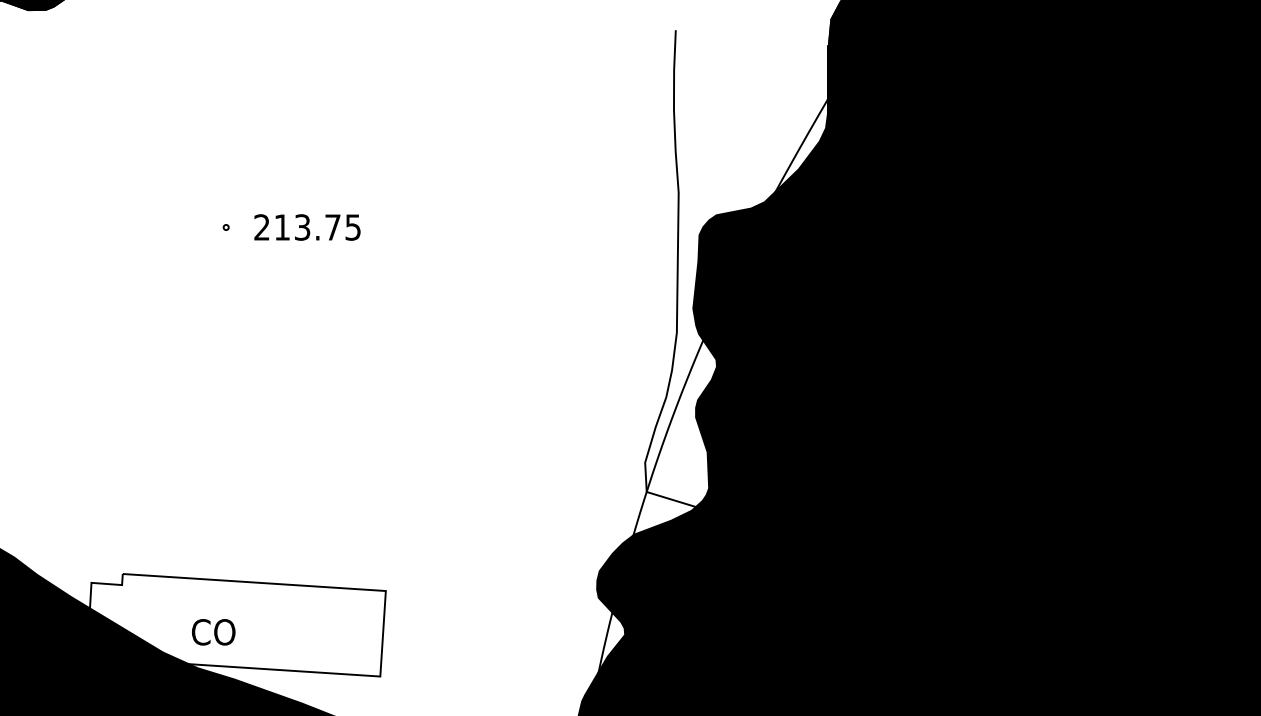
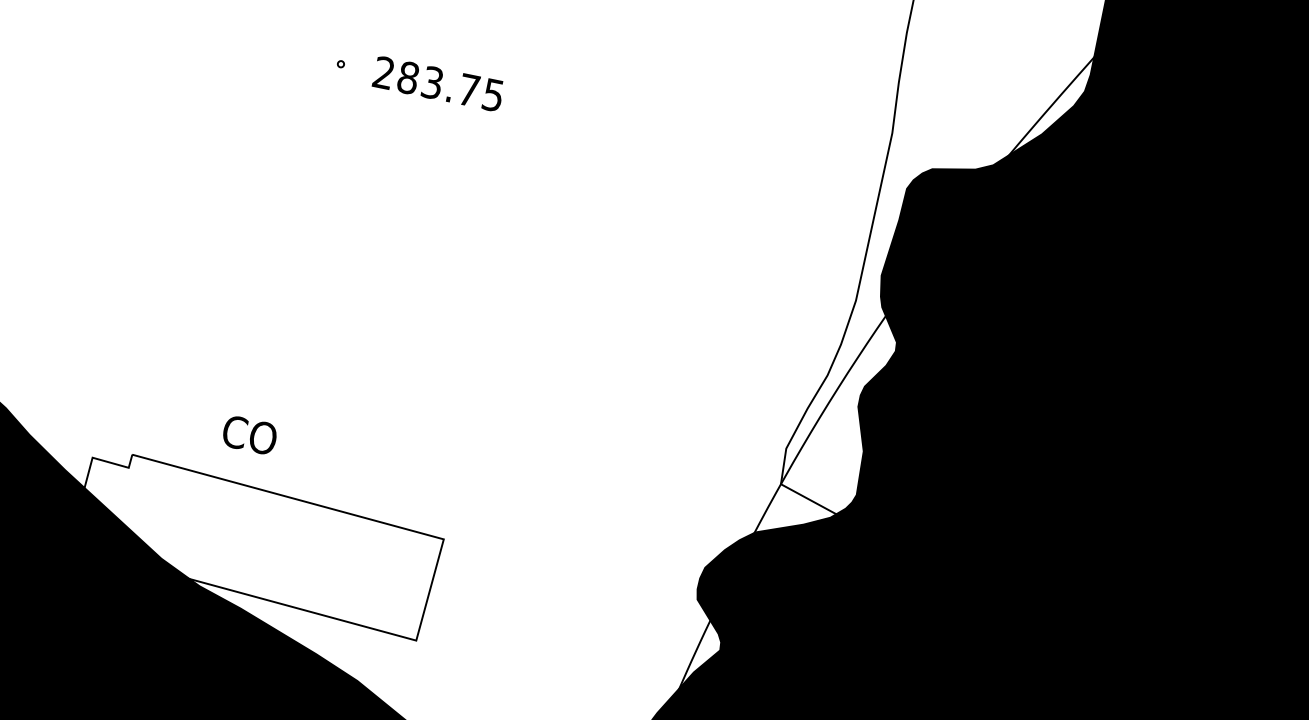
text: (282, 227) -> (408, 77), 213.75 -> 283.75
text: (213, 632) -> (249, 435), moved

